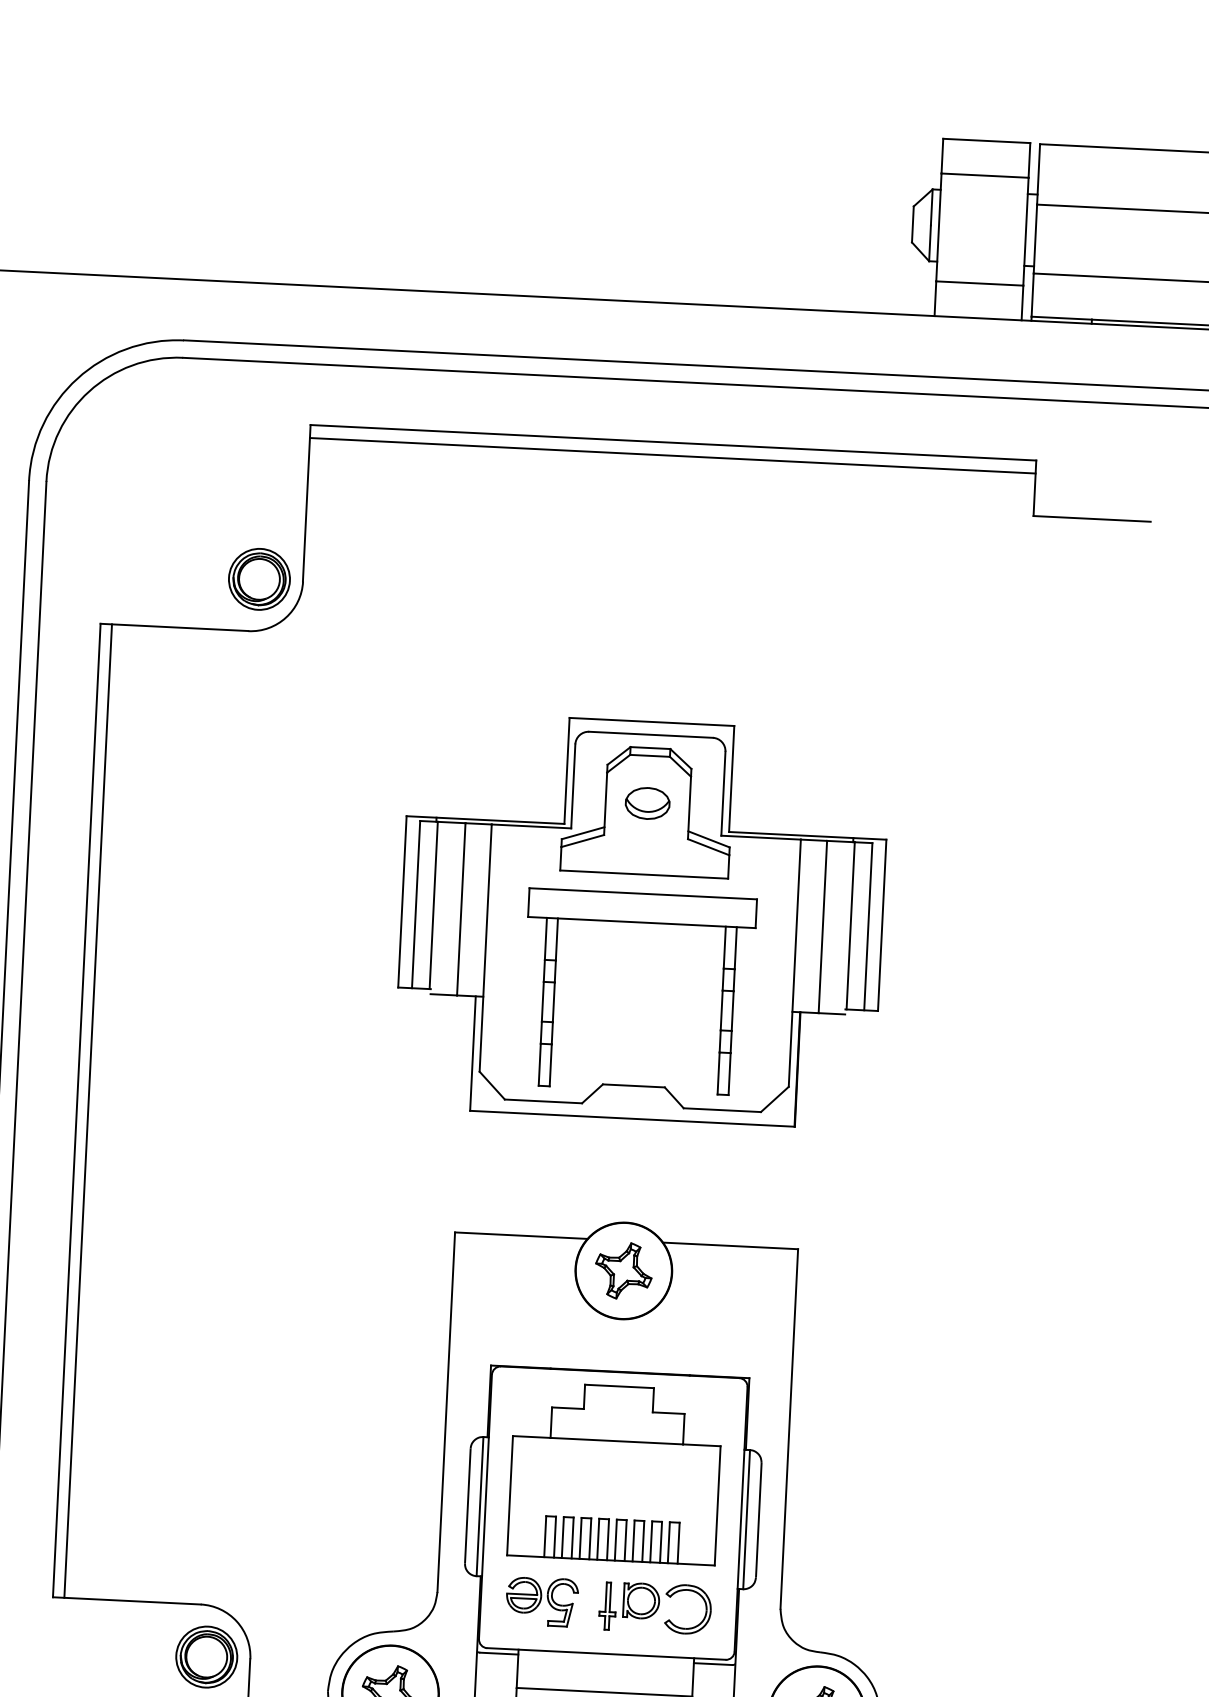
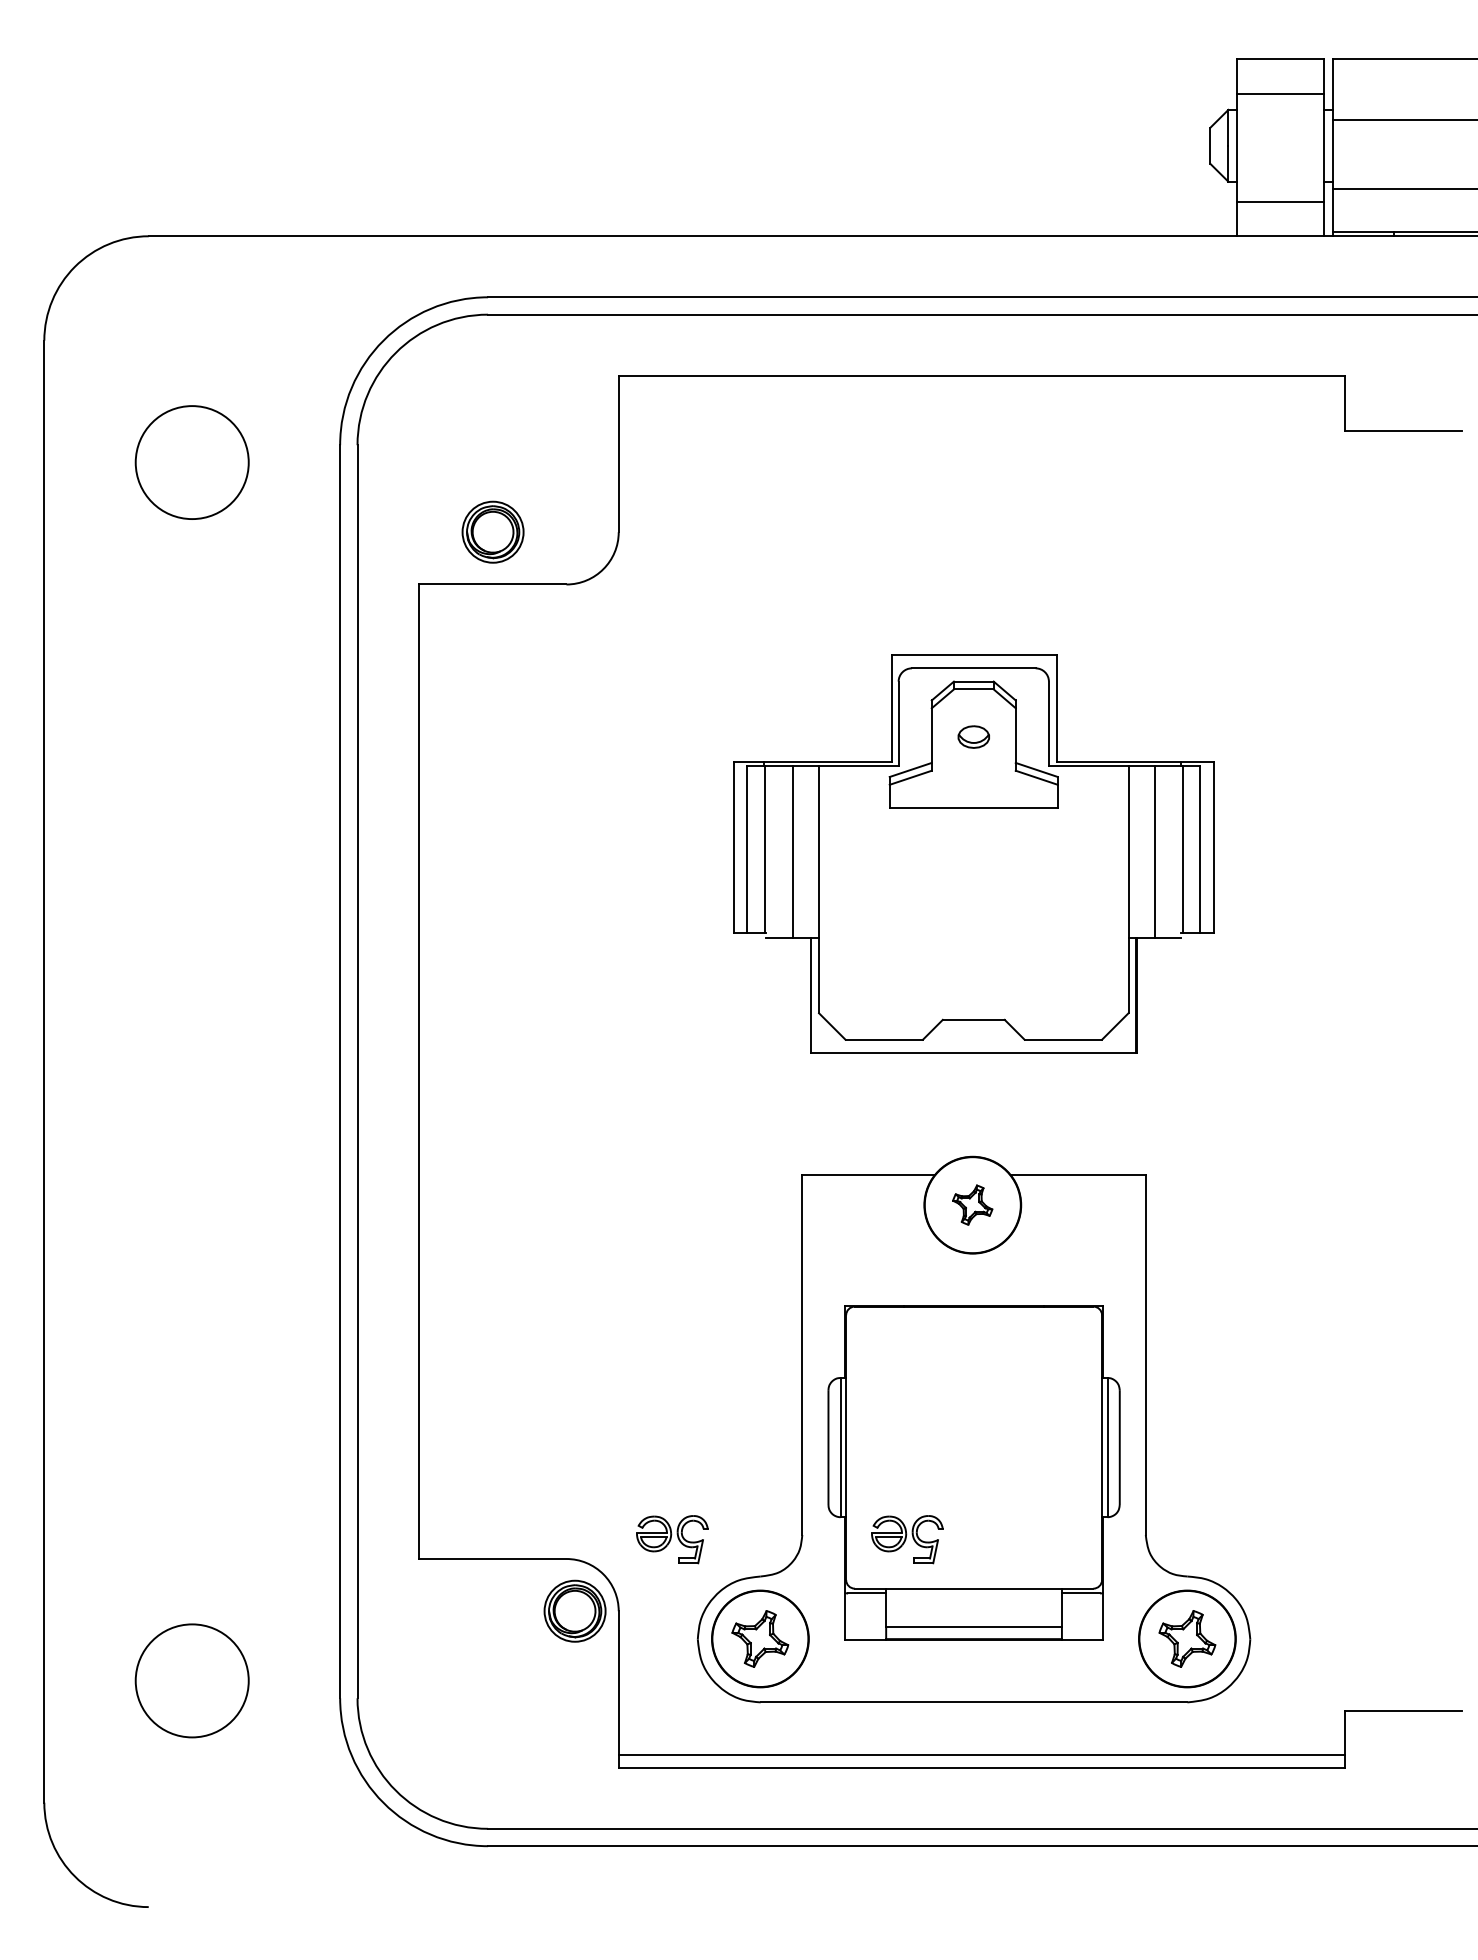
line: (672, 455) -> (981, 388), removed
part: (258, 578) -> (492, 531), moved
part: (647, 802) -> (973, 736), size x0.7
part: (641, 922) -> (973, 856), removed
line: (87, 1110) -> (429, 1071), removed
part: (623, 1270) -> (972, 1204), size x0.7
part: (614, 1473) -> (973, 1407), removed
part: (307, 1590) -> (672, 1539), added
part: (655, 1608) -> (1020, 1540), removed

